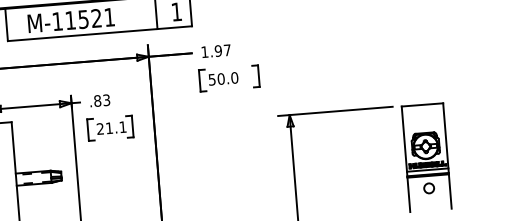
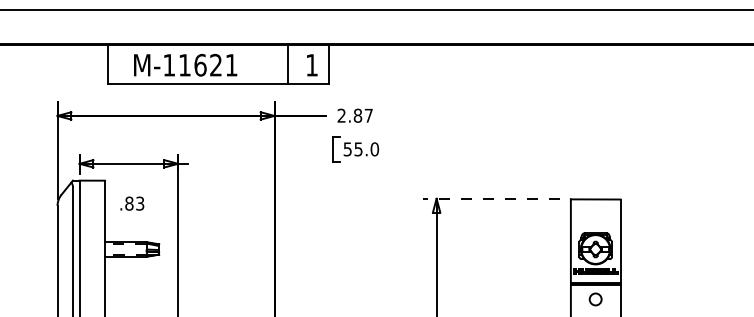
text: (83, 18) -> (200, 64), M-11521 -> M-11621
text: (211, 51) -> (349, 115), 1.97 -> 2.87
part: (256, 76) -> (400, 149), removed
text: (221, 79) -> (358, 149), 50.0 -> 55.0
text: (100, 100) -> (132, 203), moved
line: (335, 111) -> (491, 198), solid -> dashed
part: (109, 127) -> (221, 196), removed
line: (427, 170) -> (595, 277), removed

